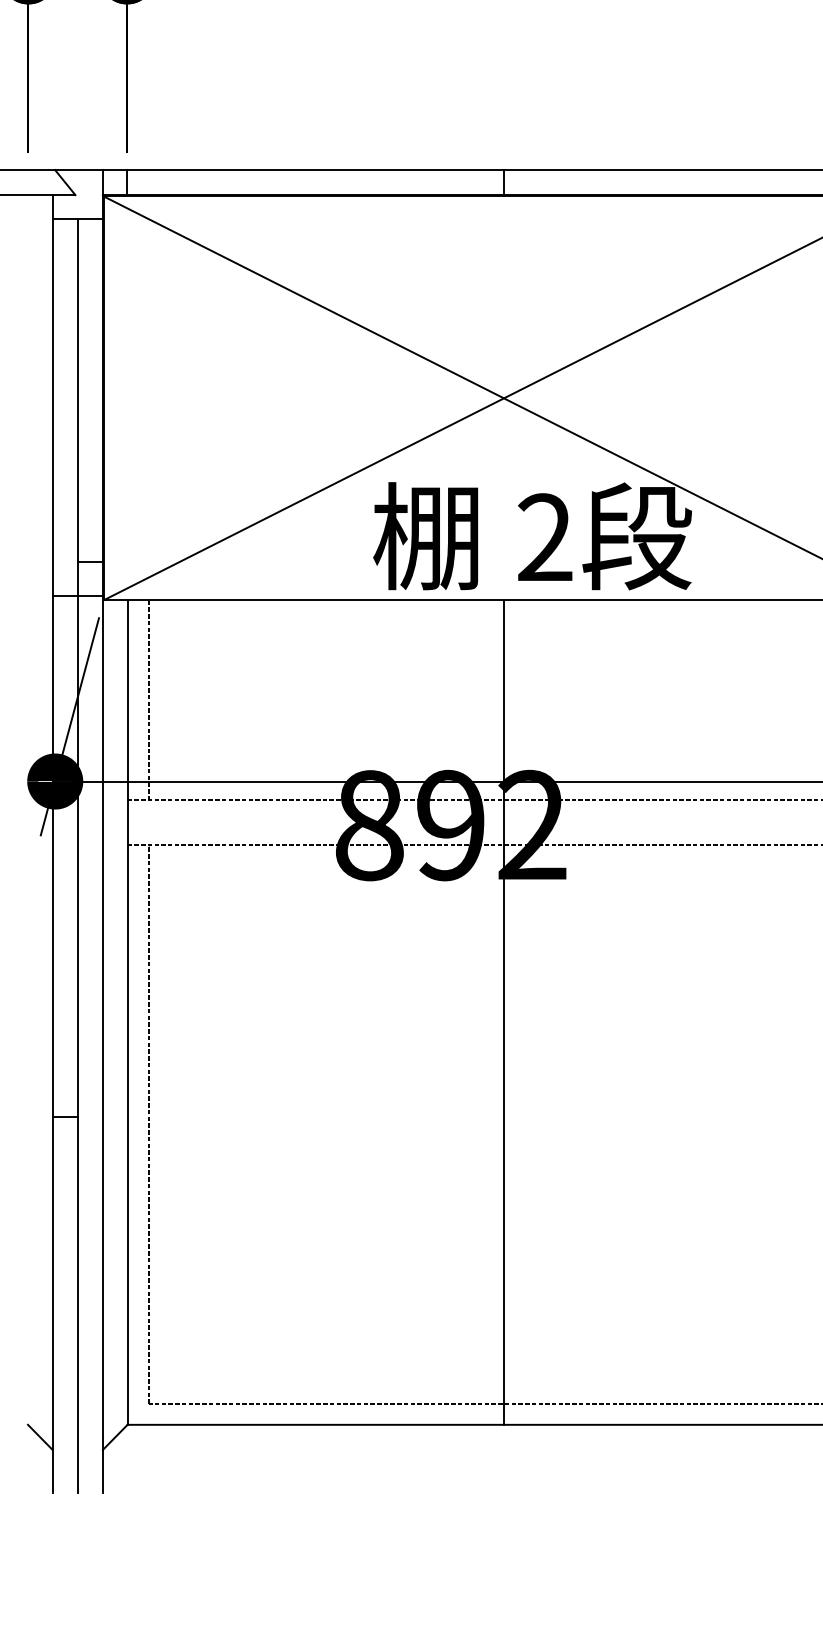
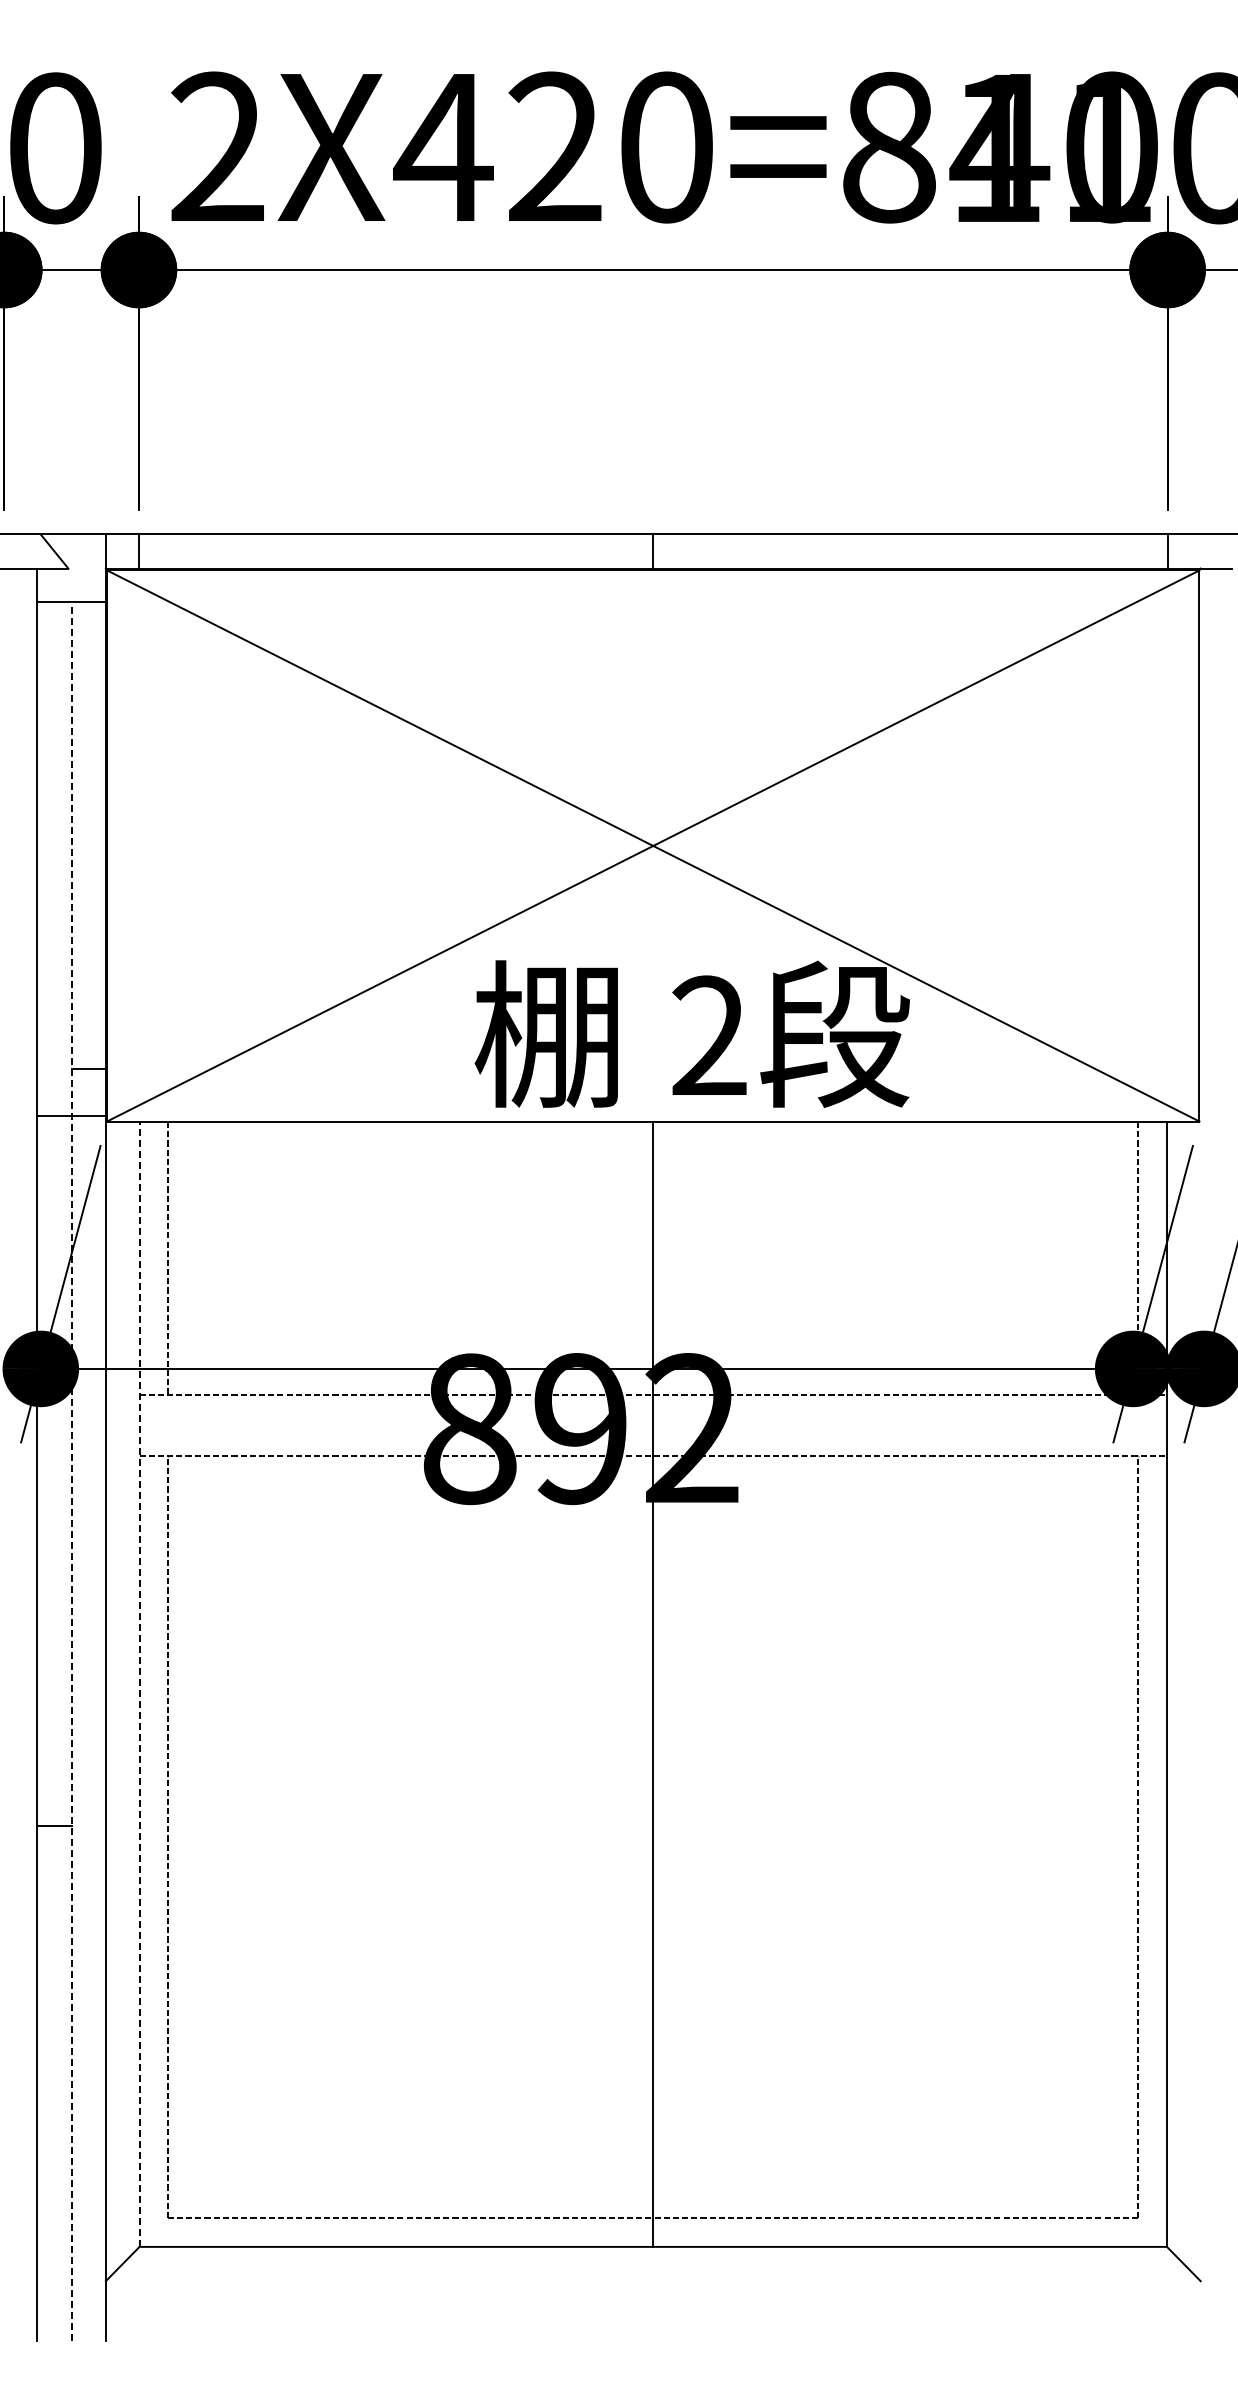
line: (77, 855) -> (71, 1470), solid -> dashed
line: (127, 1012) -> (139, 1684), solid -> dashed
line: (40, 1436) -> (20, 2263), removed

